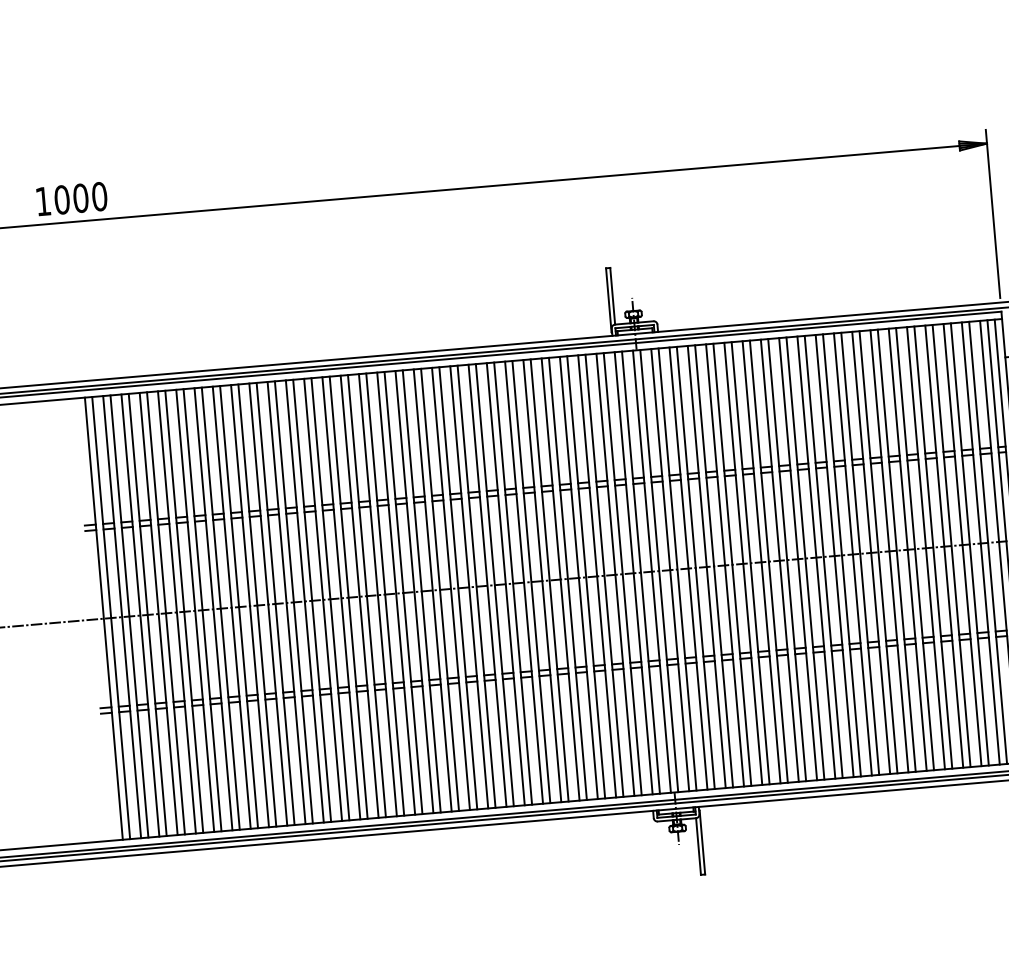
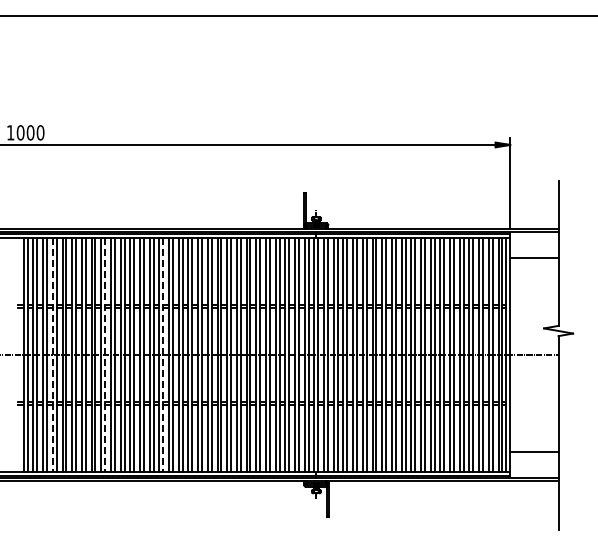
line: (367, 596) -> (163, 355), solid -> dashed
line: (258, 606) -> (105, 355), solid -> dashed
line: (158, 614) -> (52, 355), solid -> dashed

